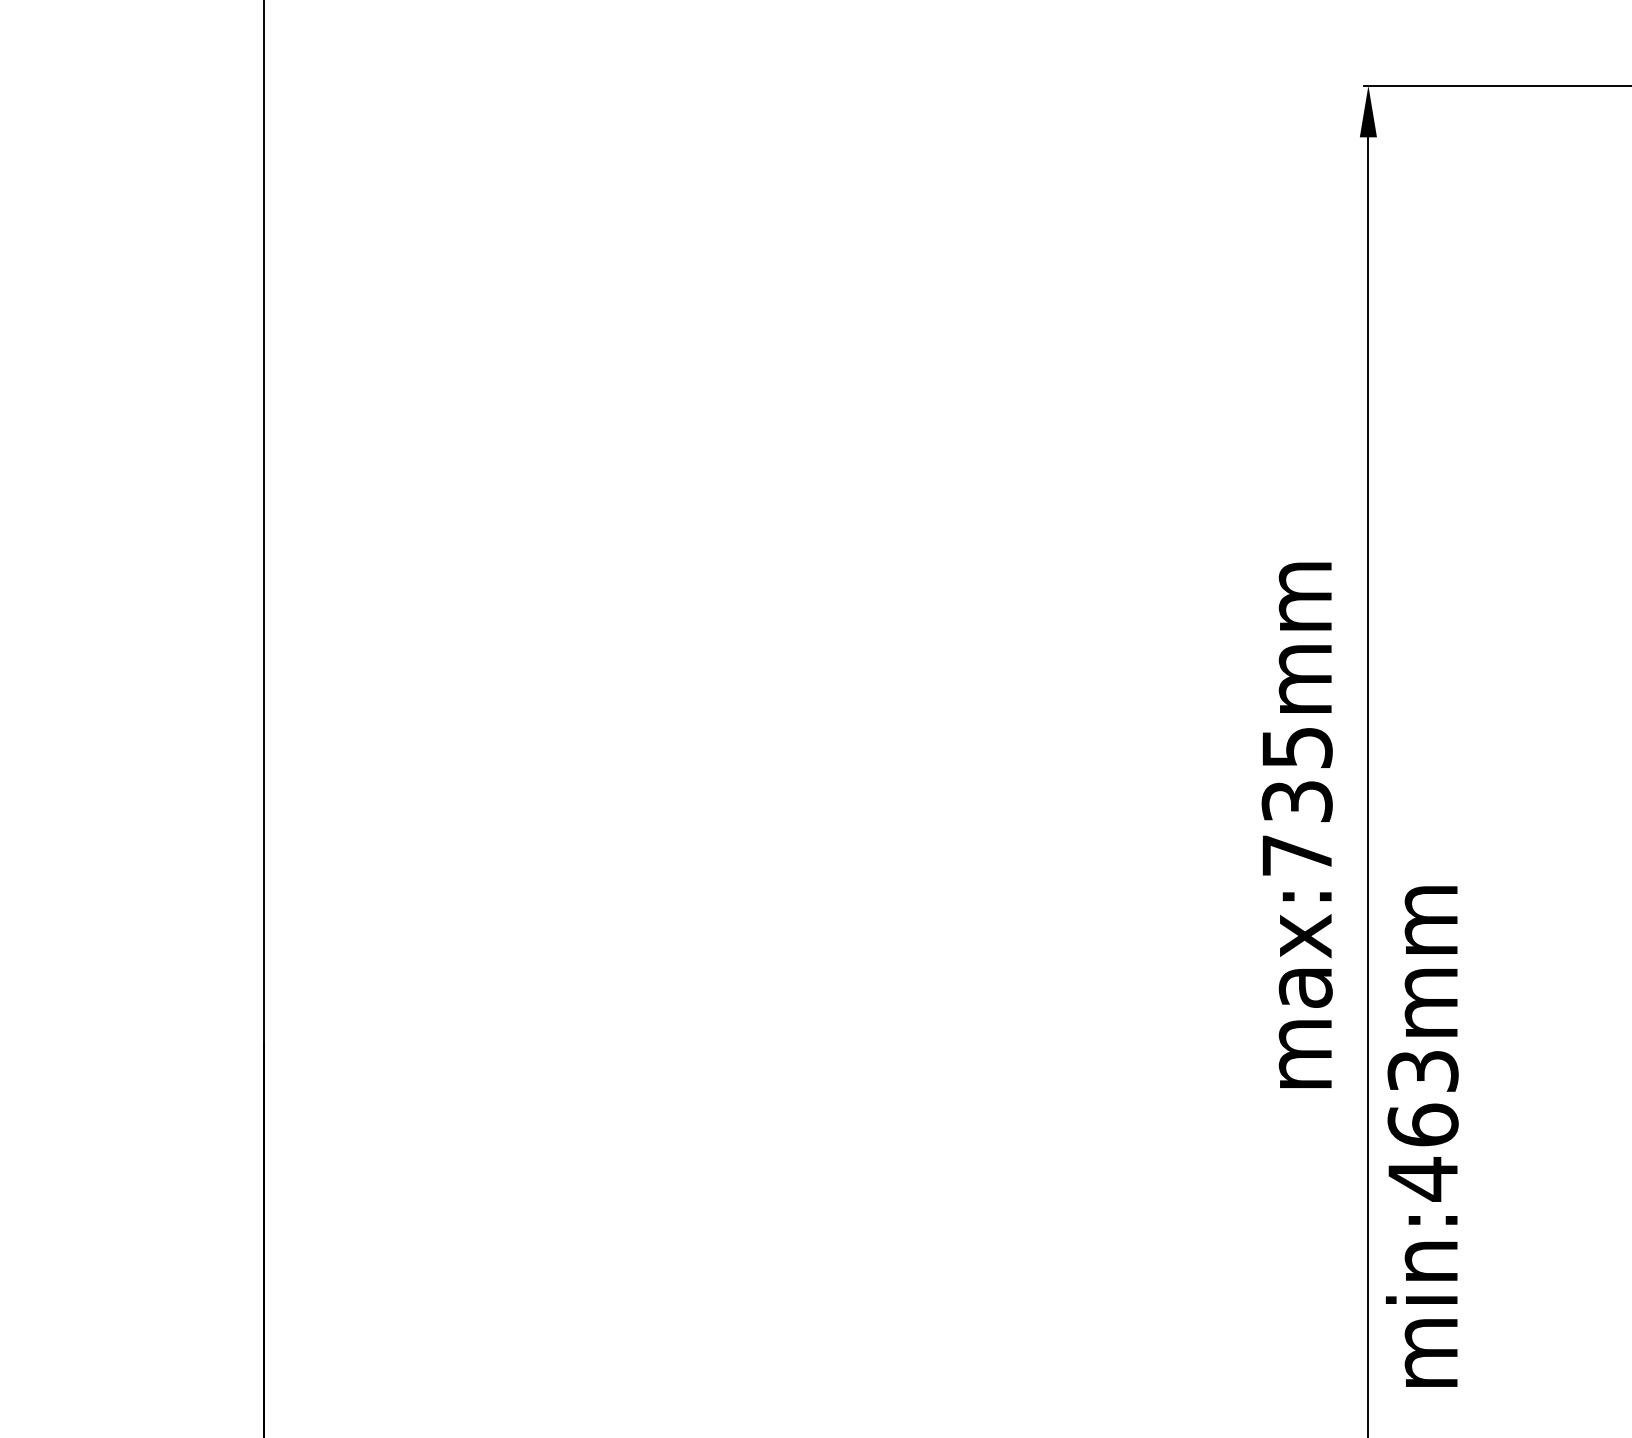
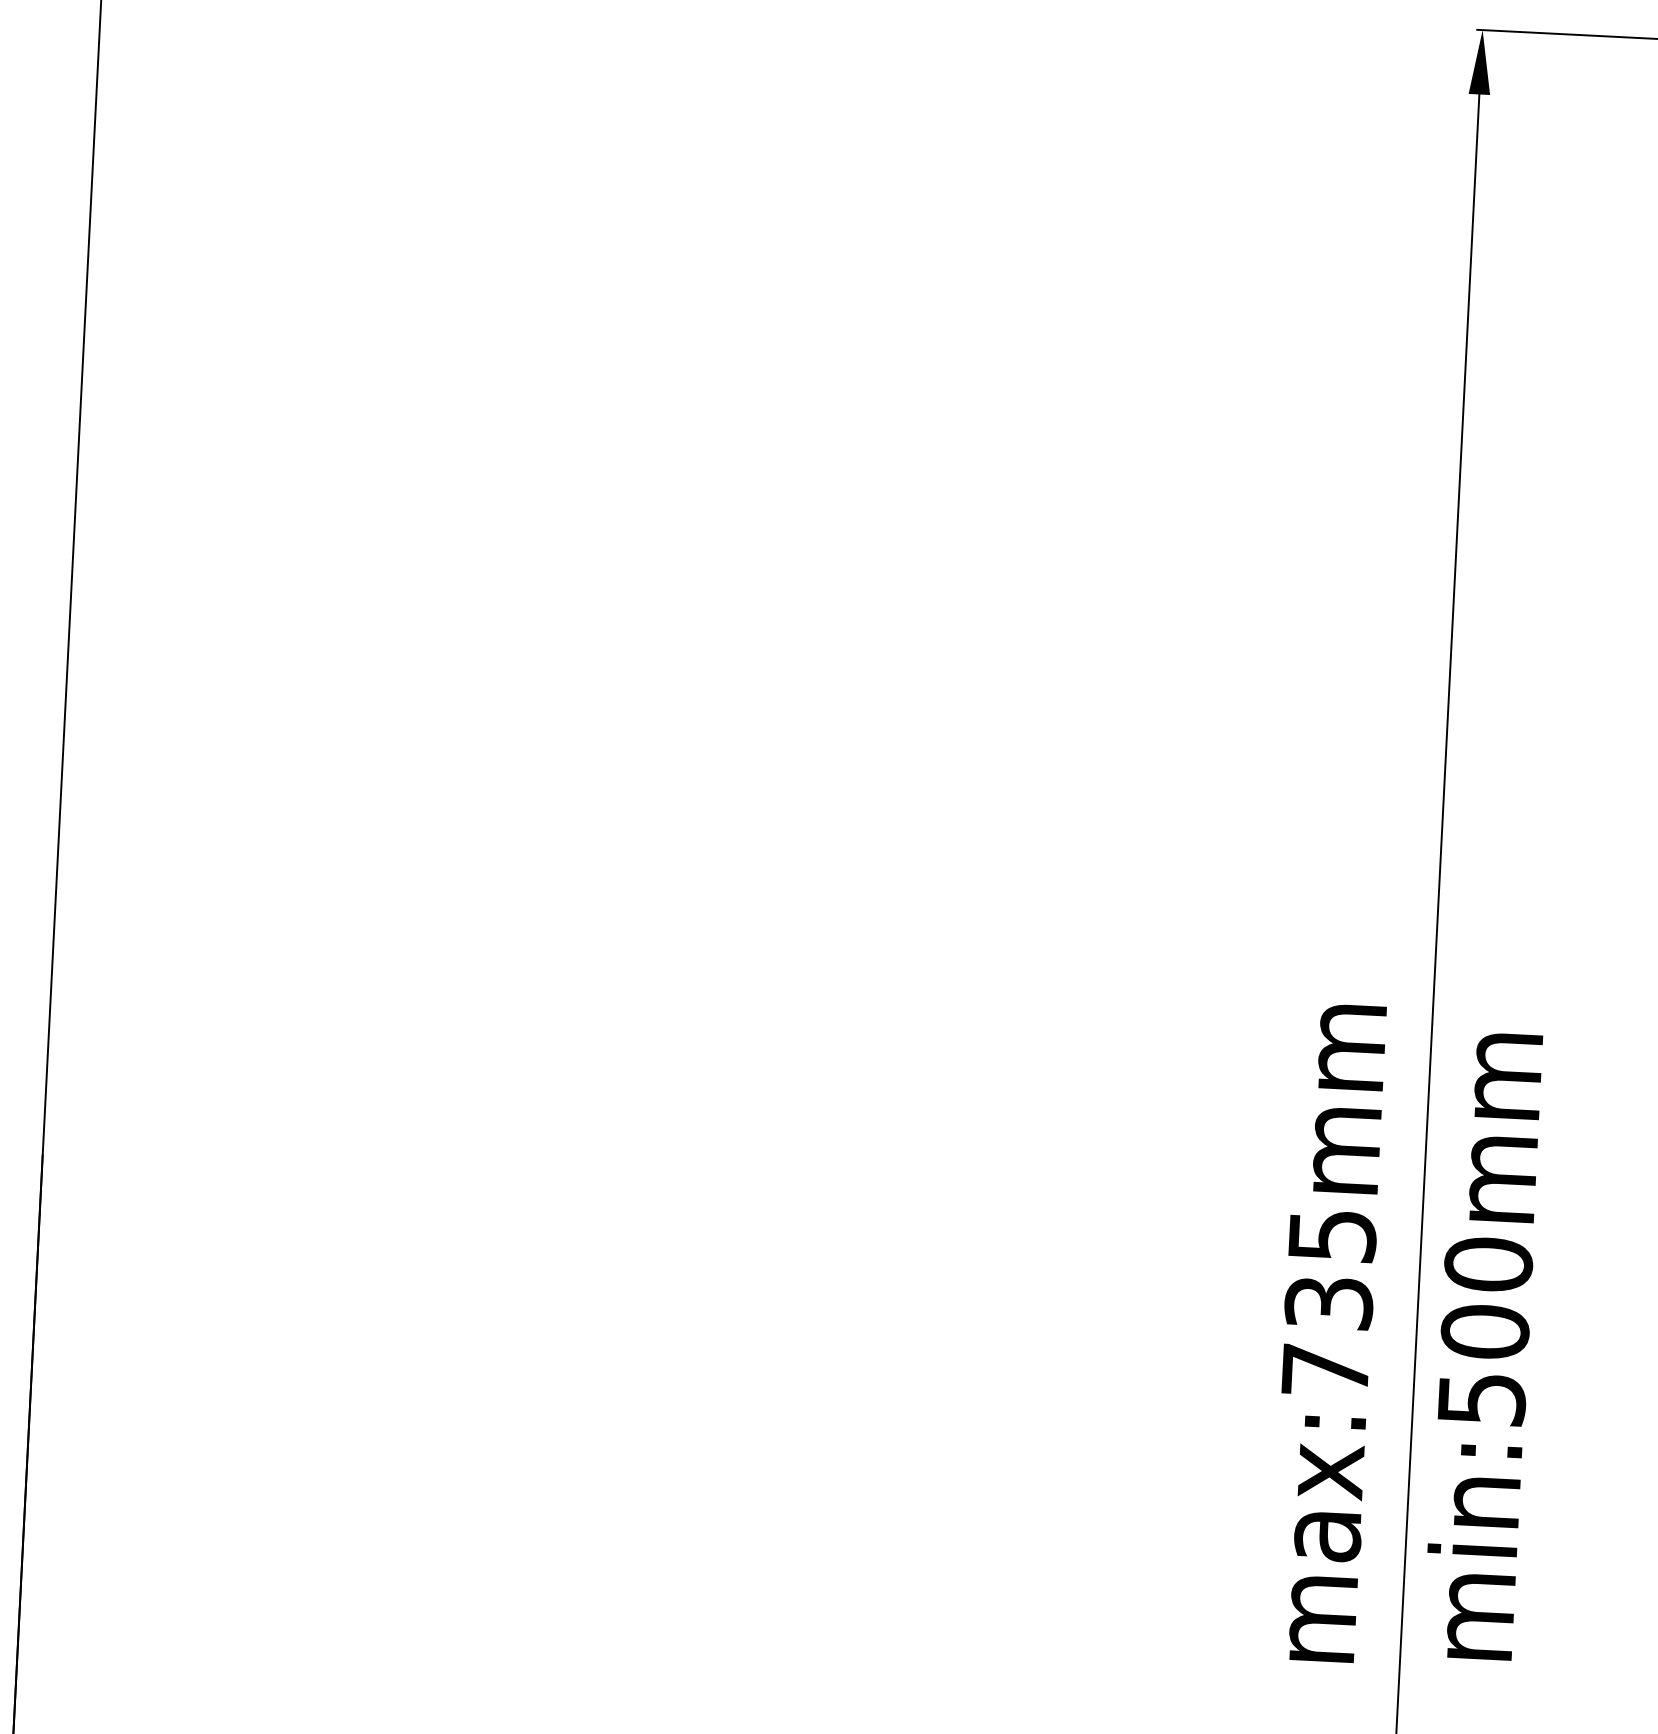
text: (1296, 824) -> (1326, 1331), moved
text: (1422, 1125) -> (1484, 1332), min:463mm -> min:500mm

